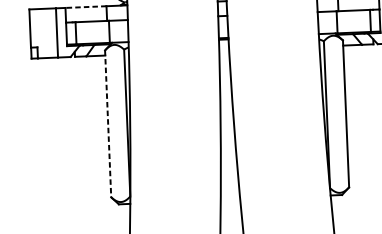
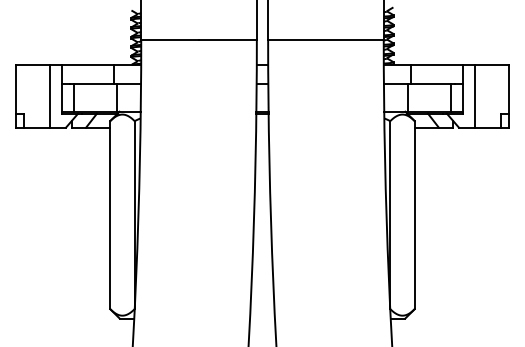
line: (85, 6) -> (87, 64), dashed -> solid
line: (108, 124) -> (110, 215), dashed -> solid

